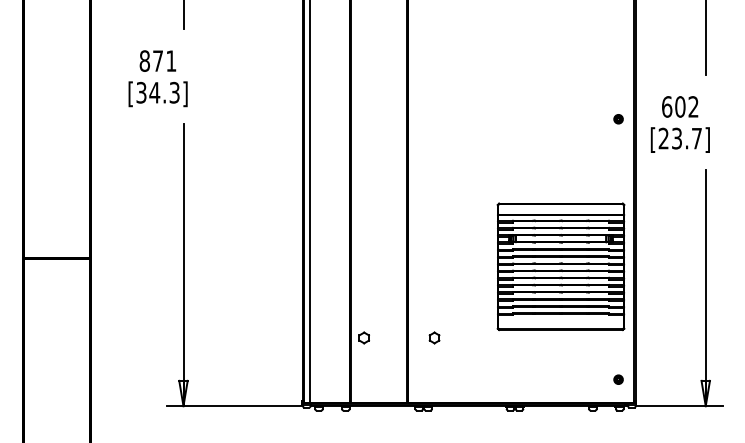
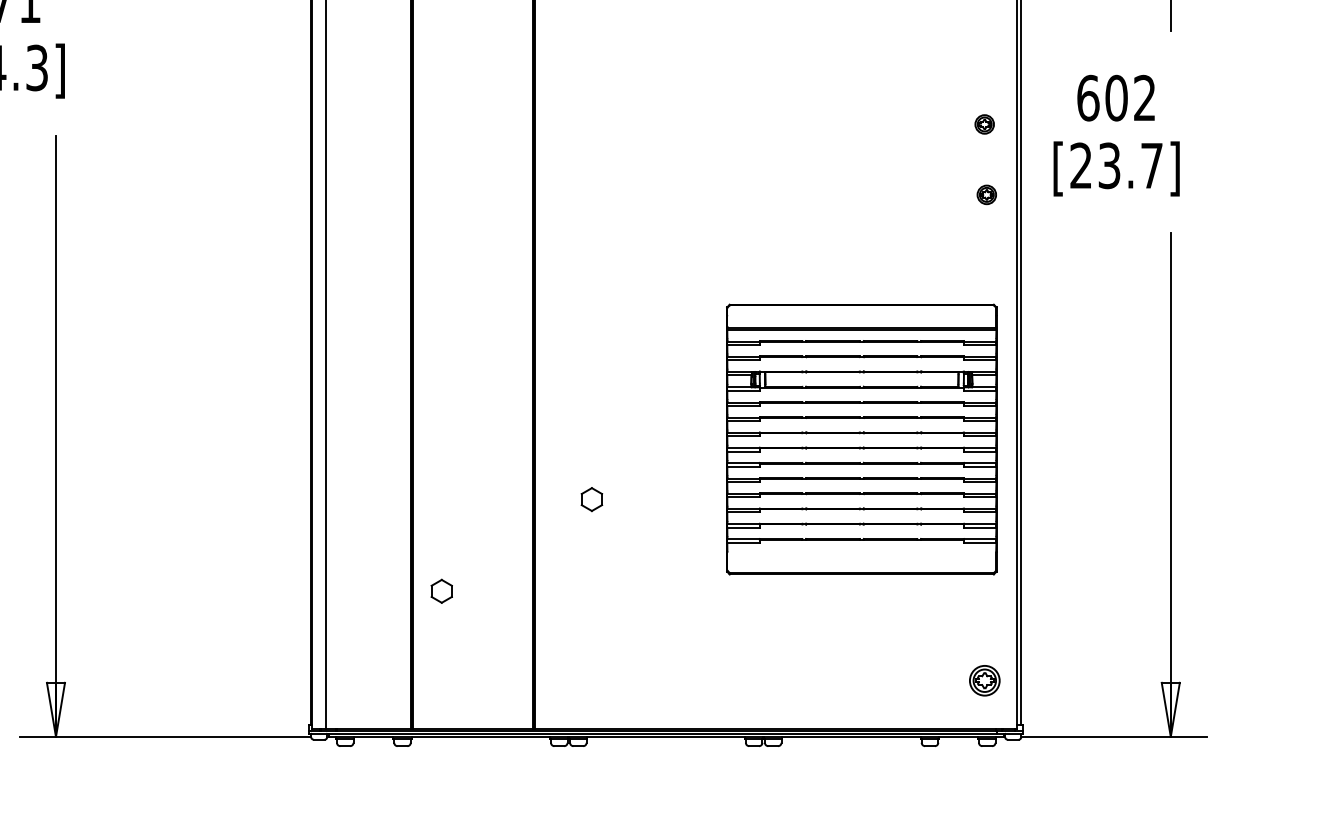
part: (619, 152) -> (986, 195), added
part: (434, 337) -> (591, 498), moved
part: (618, 379) -> (984, 679), size x1.6

